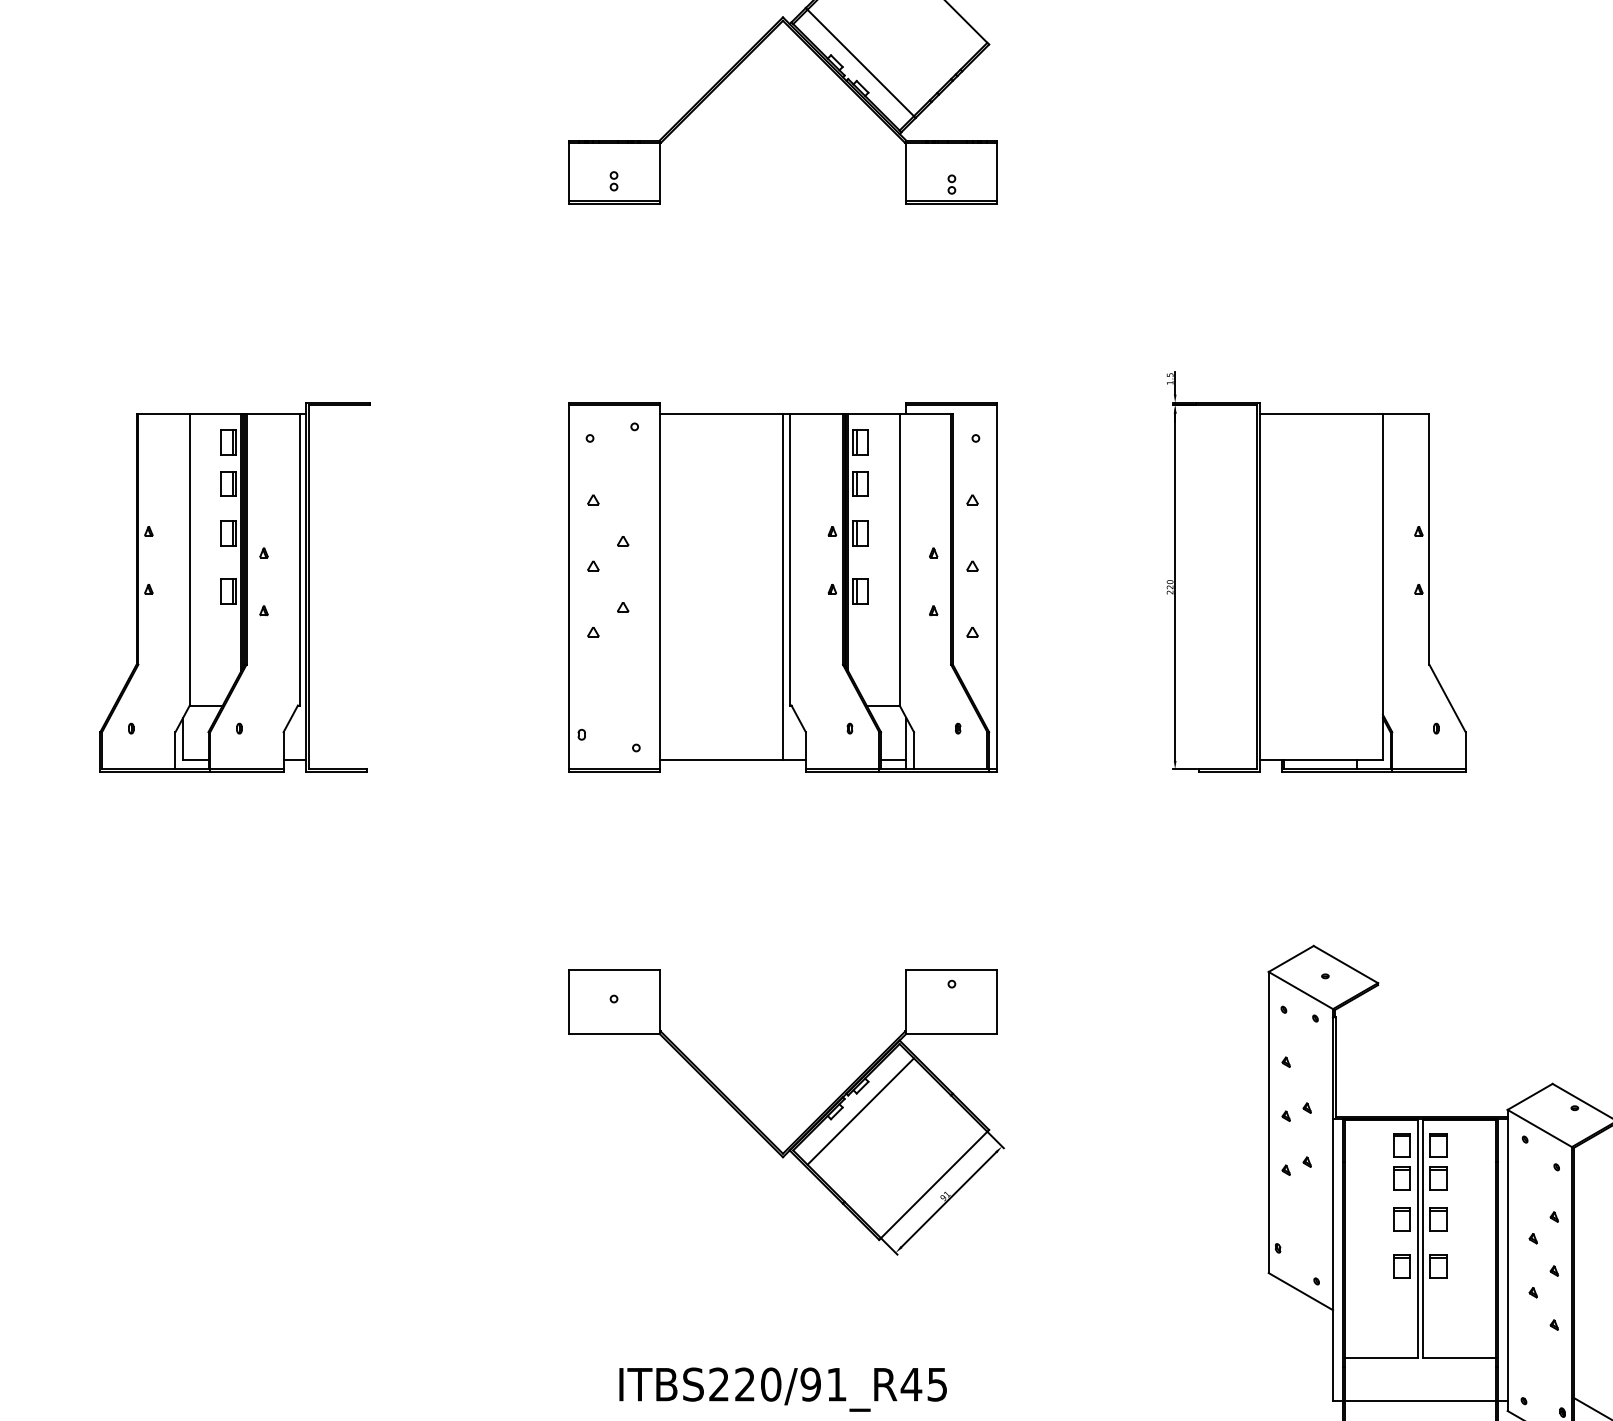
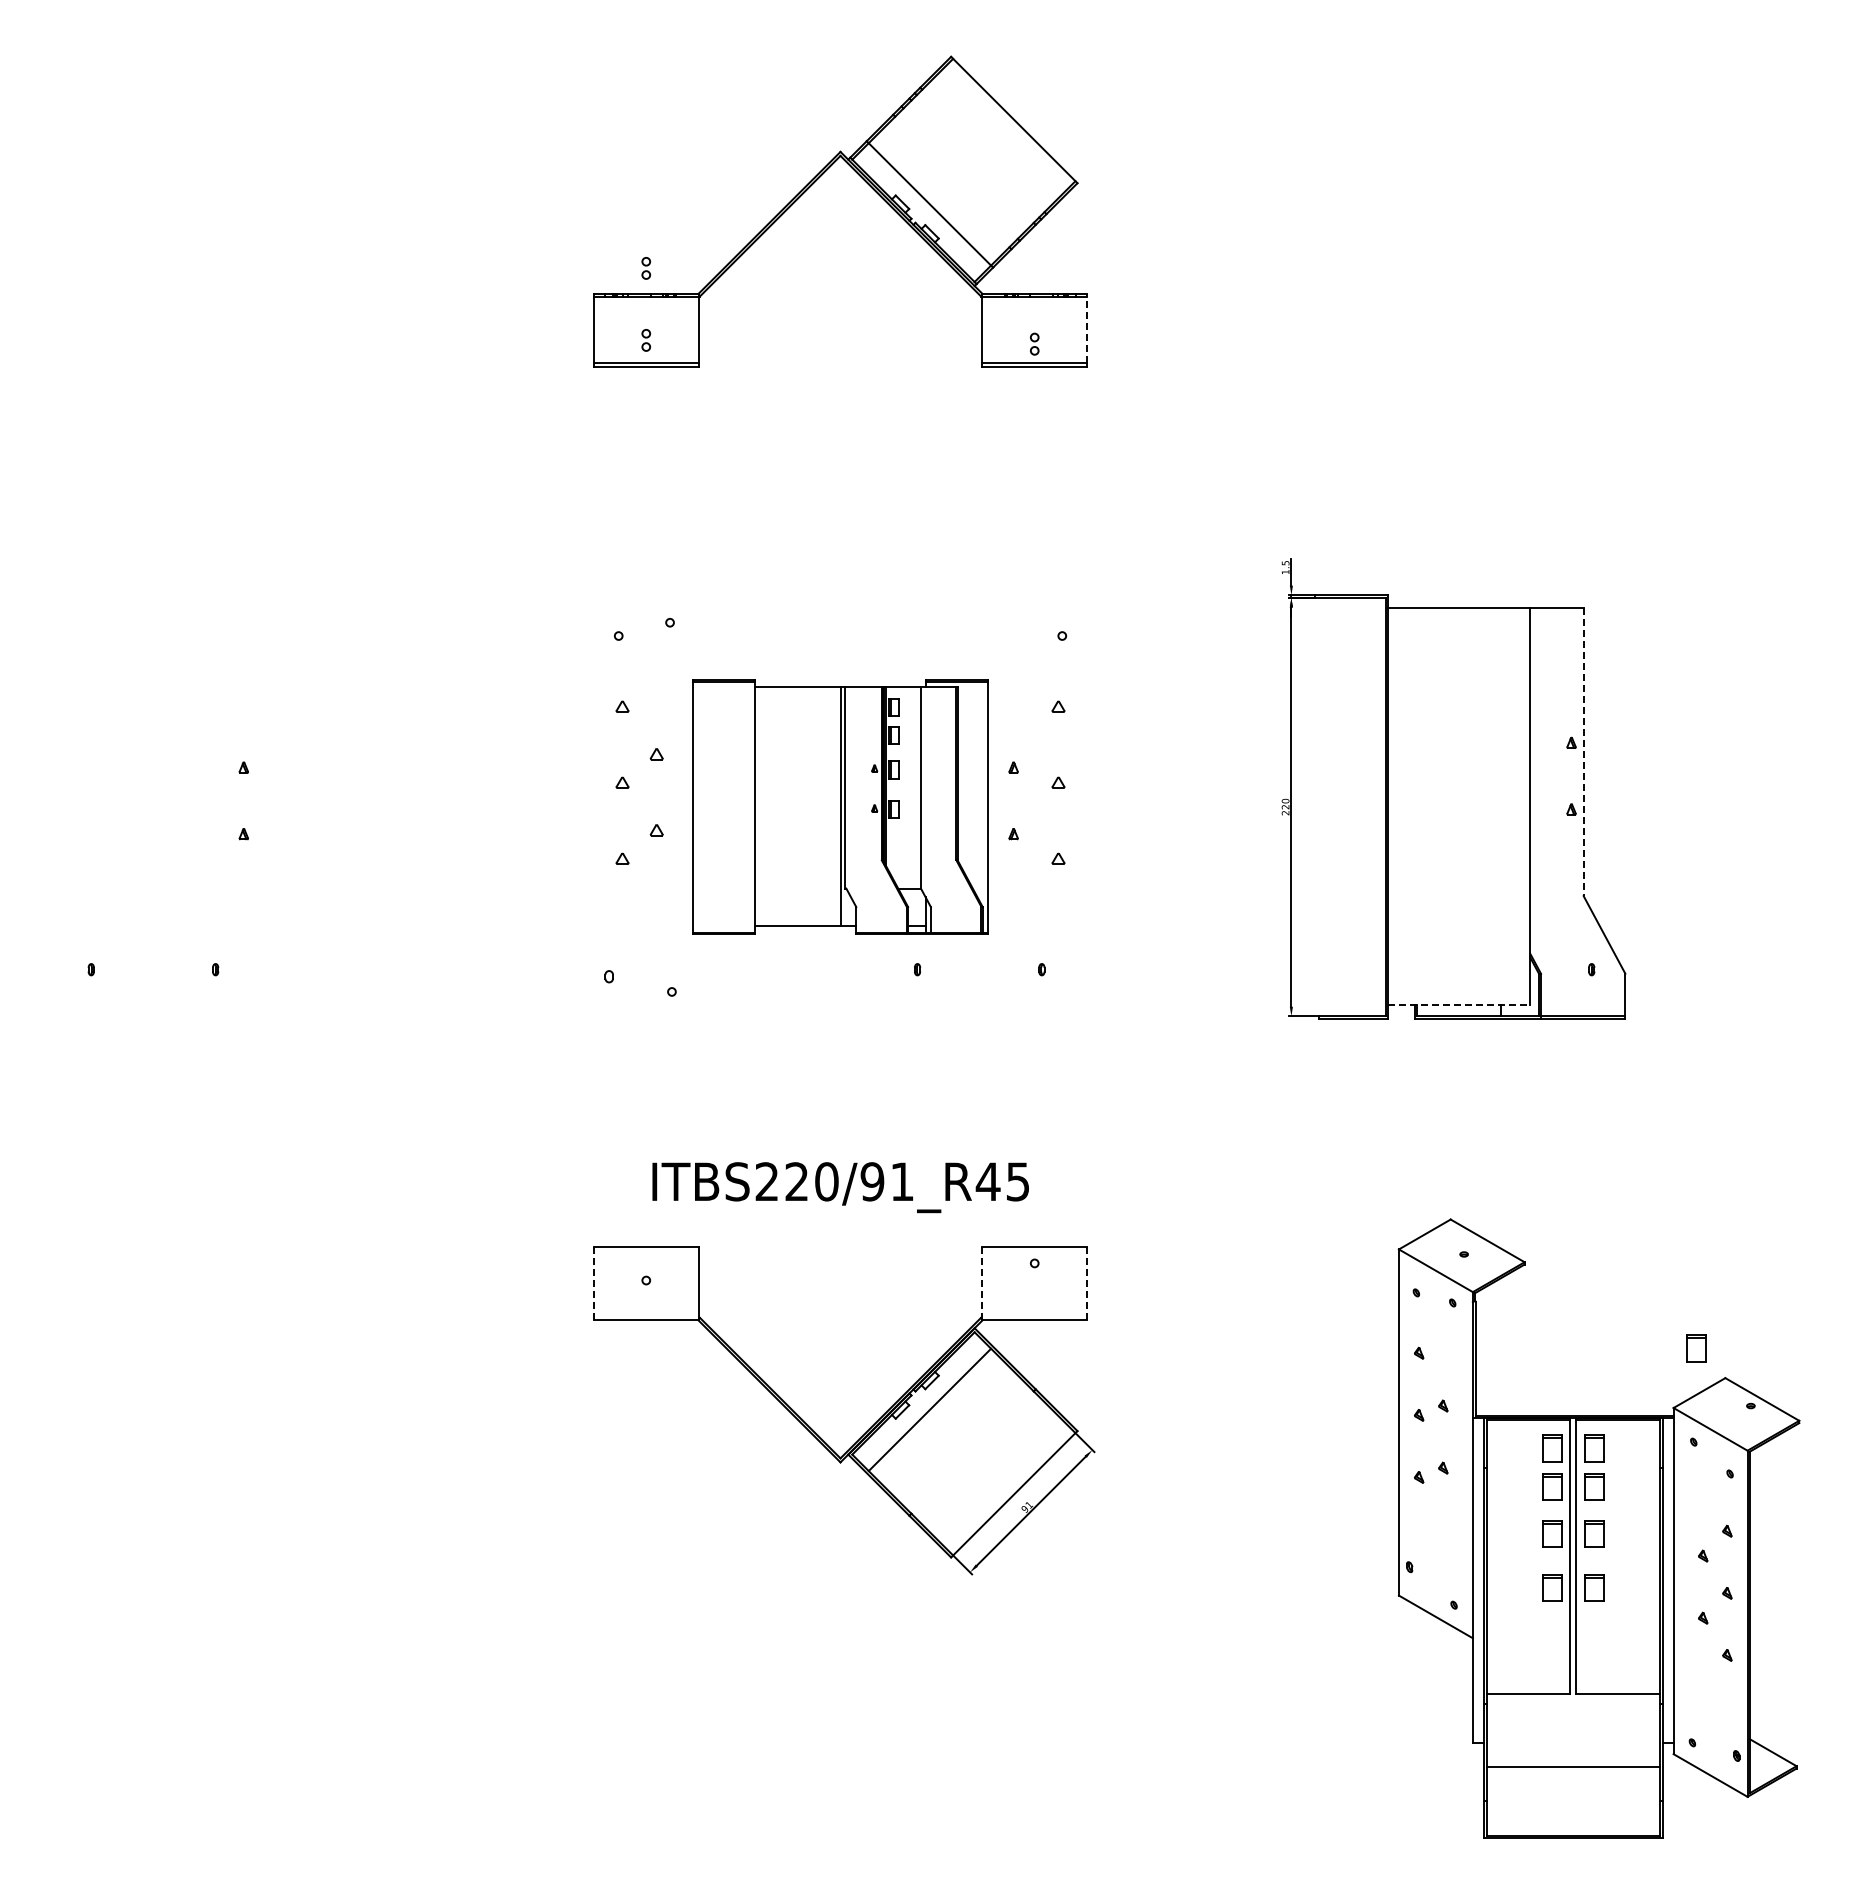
part: (614, 118) -> (646, 268), added
line: (997, 170) -> (1087, 328), solid -> dashed
line: (1429, 539) -> (1583, 752), solid -> dashed
part: (235, 586) -> (210, 806), removed
part: (782, 586) -> (840, 806), size x0.6
line: (1321, 759) -> (1459, 1005), solid -> dashed
line: (569, 1001) -> (594, 1283), solid -> dashed
line: (906, 1001) -> (982, 1283), solid -> dashed
line: (997, 1001) -> (1087, 1283), solid -> dashed
part: (1527, 1058) -> (1696, 1348), added
text: (782, 1389) -> (840, 1187), moved
line: (1419, 1400) -> (1572, 1742), removed

